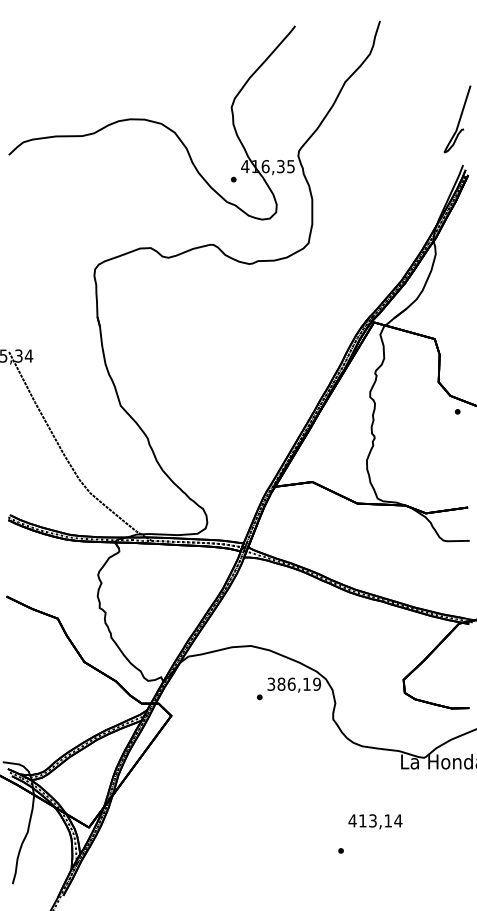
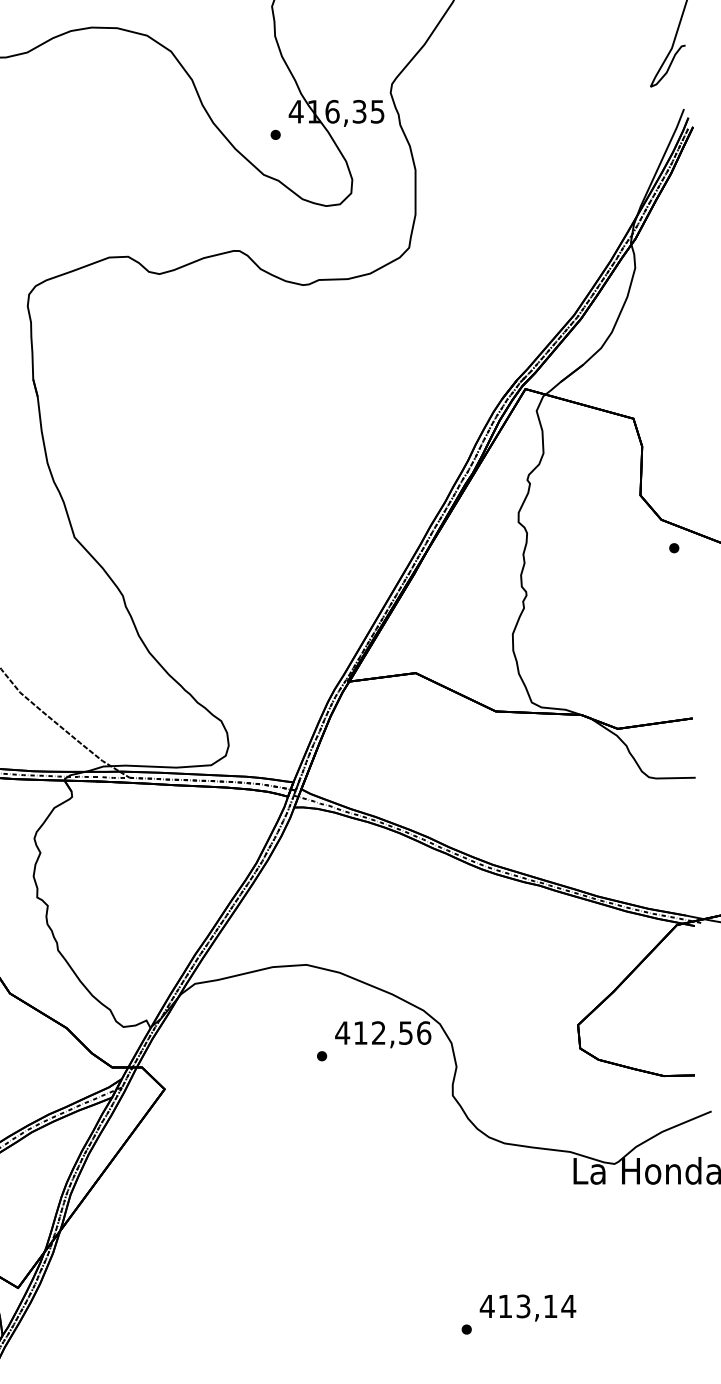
text: (294, 683) -> (383, 1031), 386,19 -> 412,56
text: (375, 821) -> (528, 1307), moved

